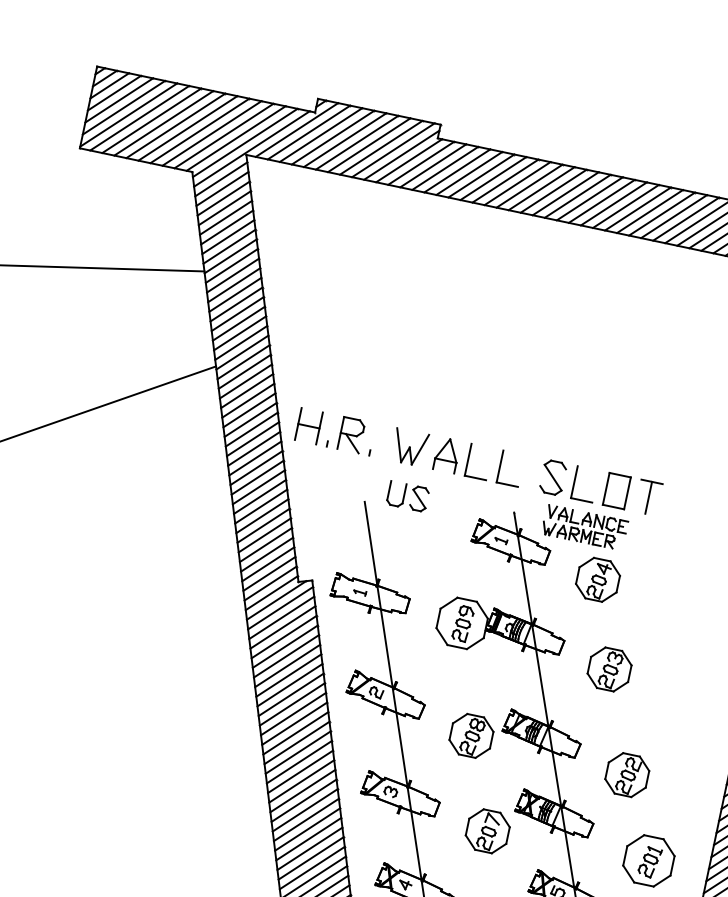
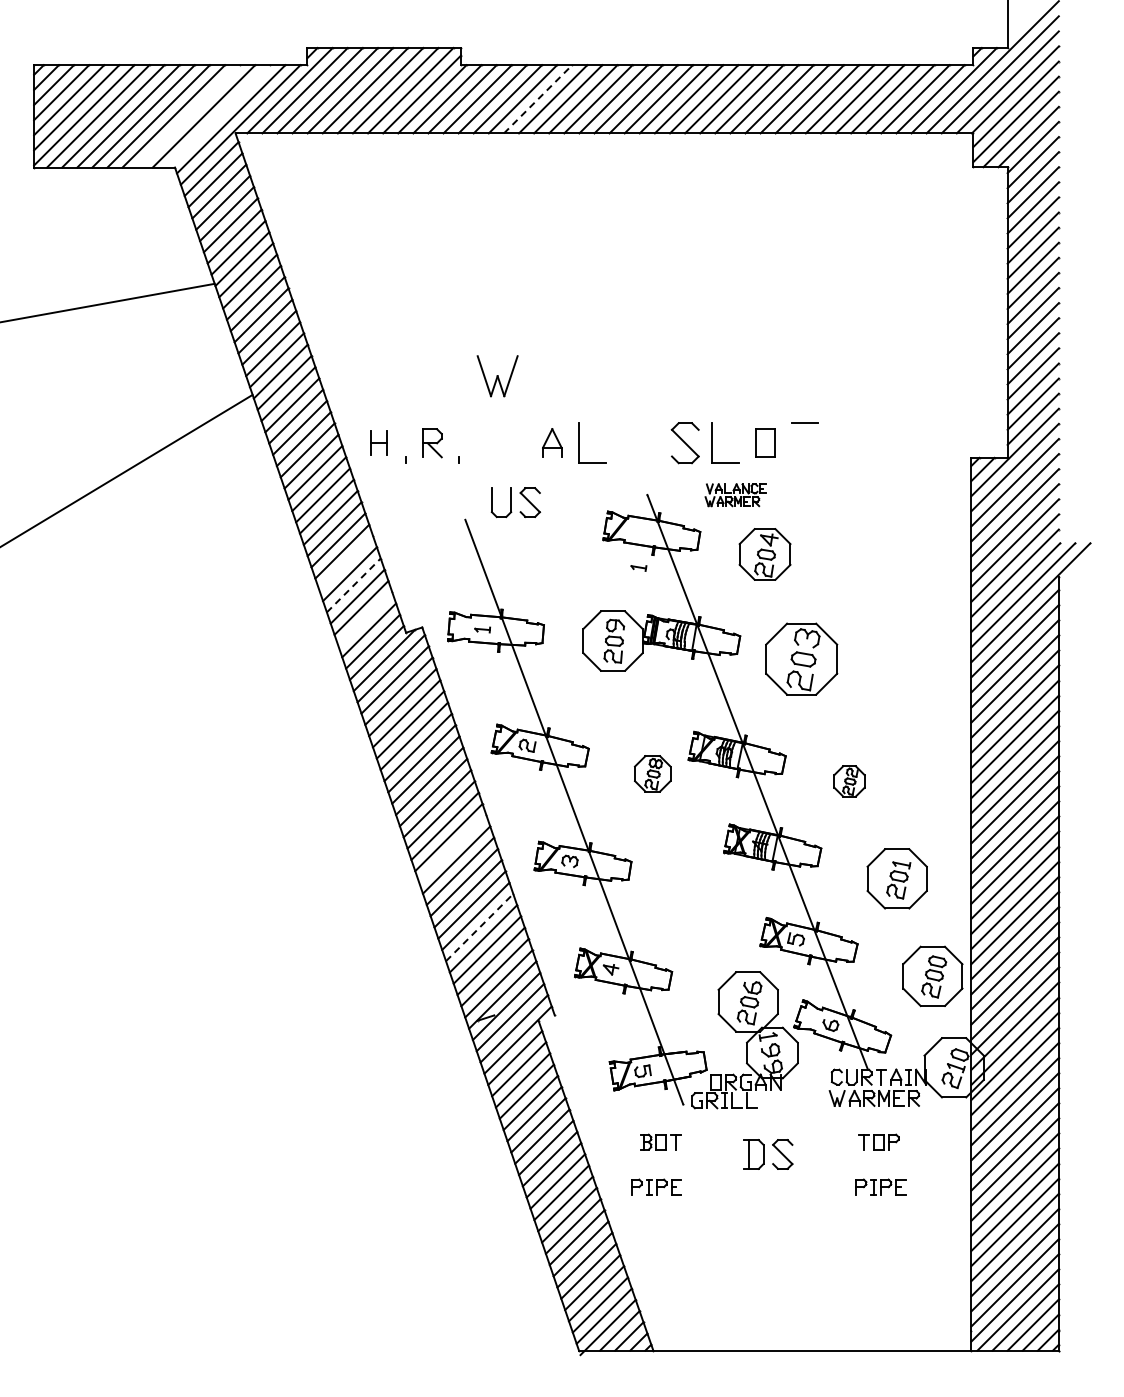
line: (211, 133) -> (188, 116), removed
line: (235, 138) -> (218, 116), removed
line: (493, 178) -> (538, 98), solid -> dashed
part: (309, 425) -> (379, 442), size x0.6
part: (351, 435) -> (432, 443), size x0.7
part: (409, 447) -> (497, 376), moved
part: (447, 454) -> (552, 442), size x0.7
part: (500, 466) -> (619, 442), removed
part: (617, 490) -> (765, 442), size x0.7
line: (648, 498) -> (805, 443), removed
line: (262, 515) -> (346, 562), removed
part: (584, 527) -> (735, 495), size x0.6
line: (265, 535) -> (354, 585), solid -> dashed
part: (500, 541) -> (638, 568), moved
line: (268, 564) -> (365, 619), removed
part: (609, 668) -> (801, 658), size x1.4
part: (471, 735) -> (652, 773), size x0.7
line: (299, 761) -> (452, 848), removed
part: (627, 775) -> (849, 781), size x0.6
line: (307, 829) -> (479, 927), solid -> dashed
part: (487, 830) -> (695, 883), removed

